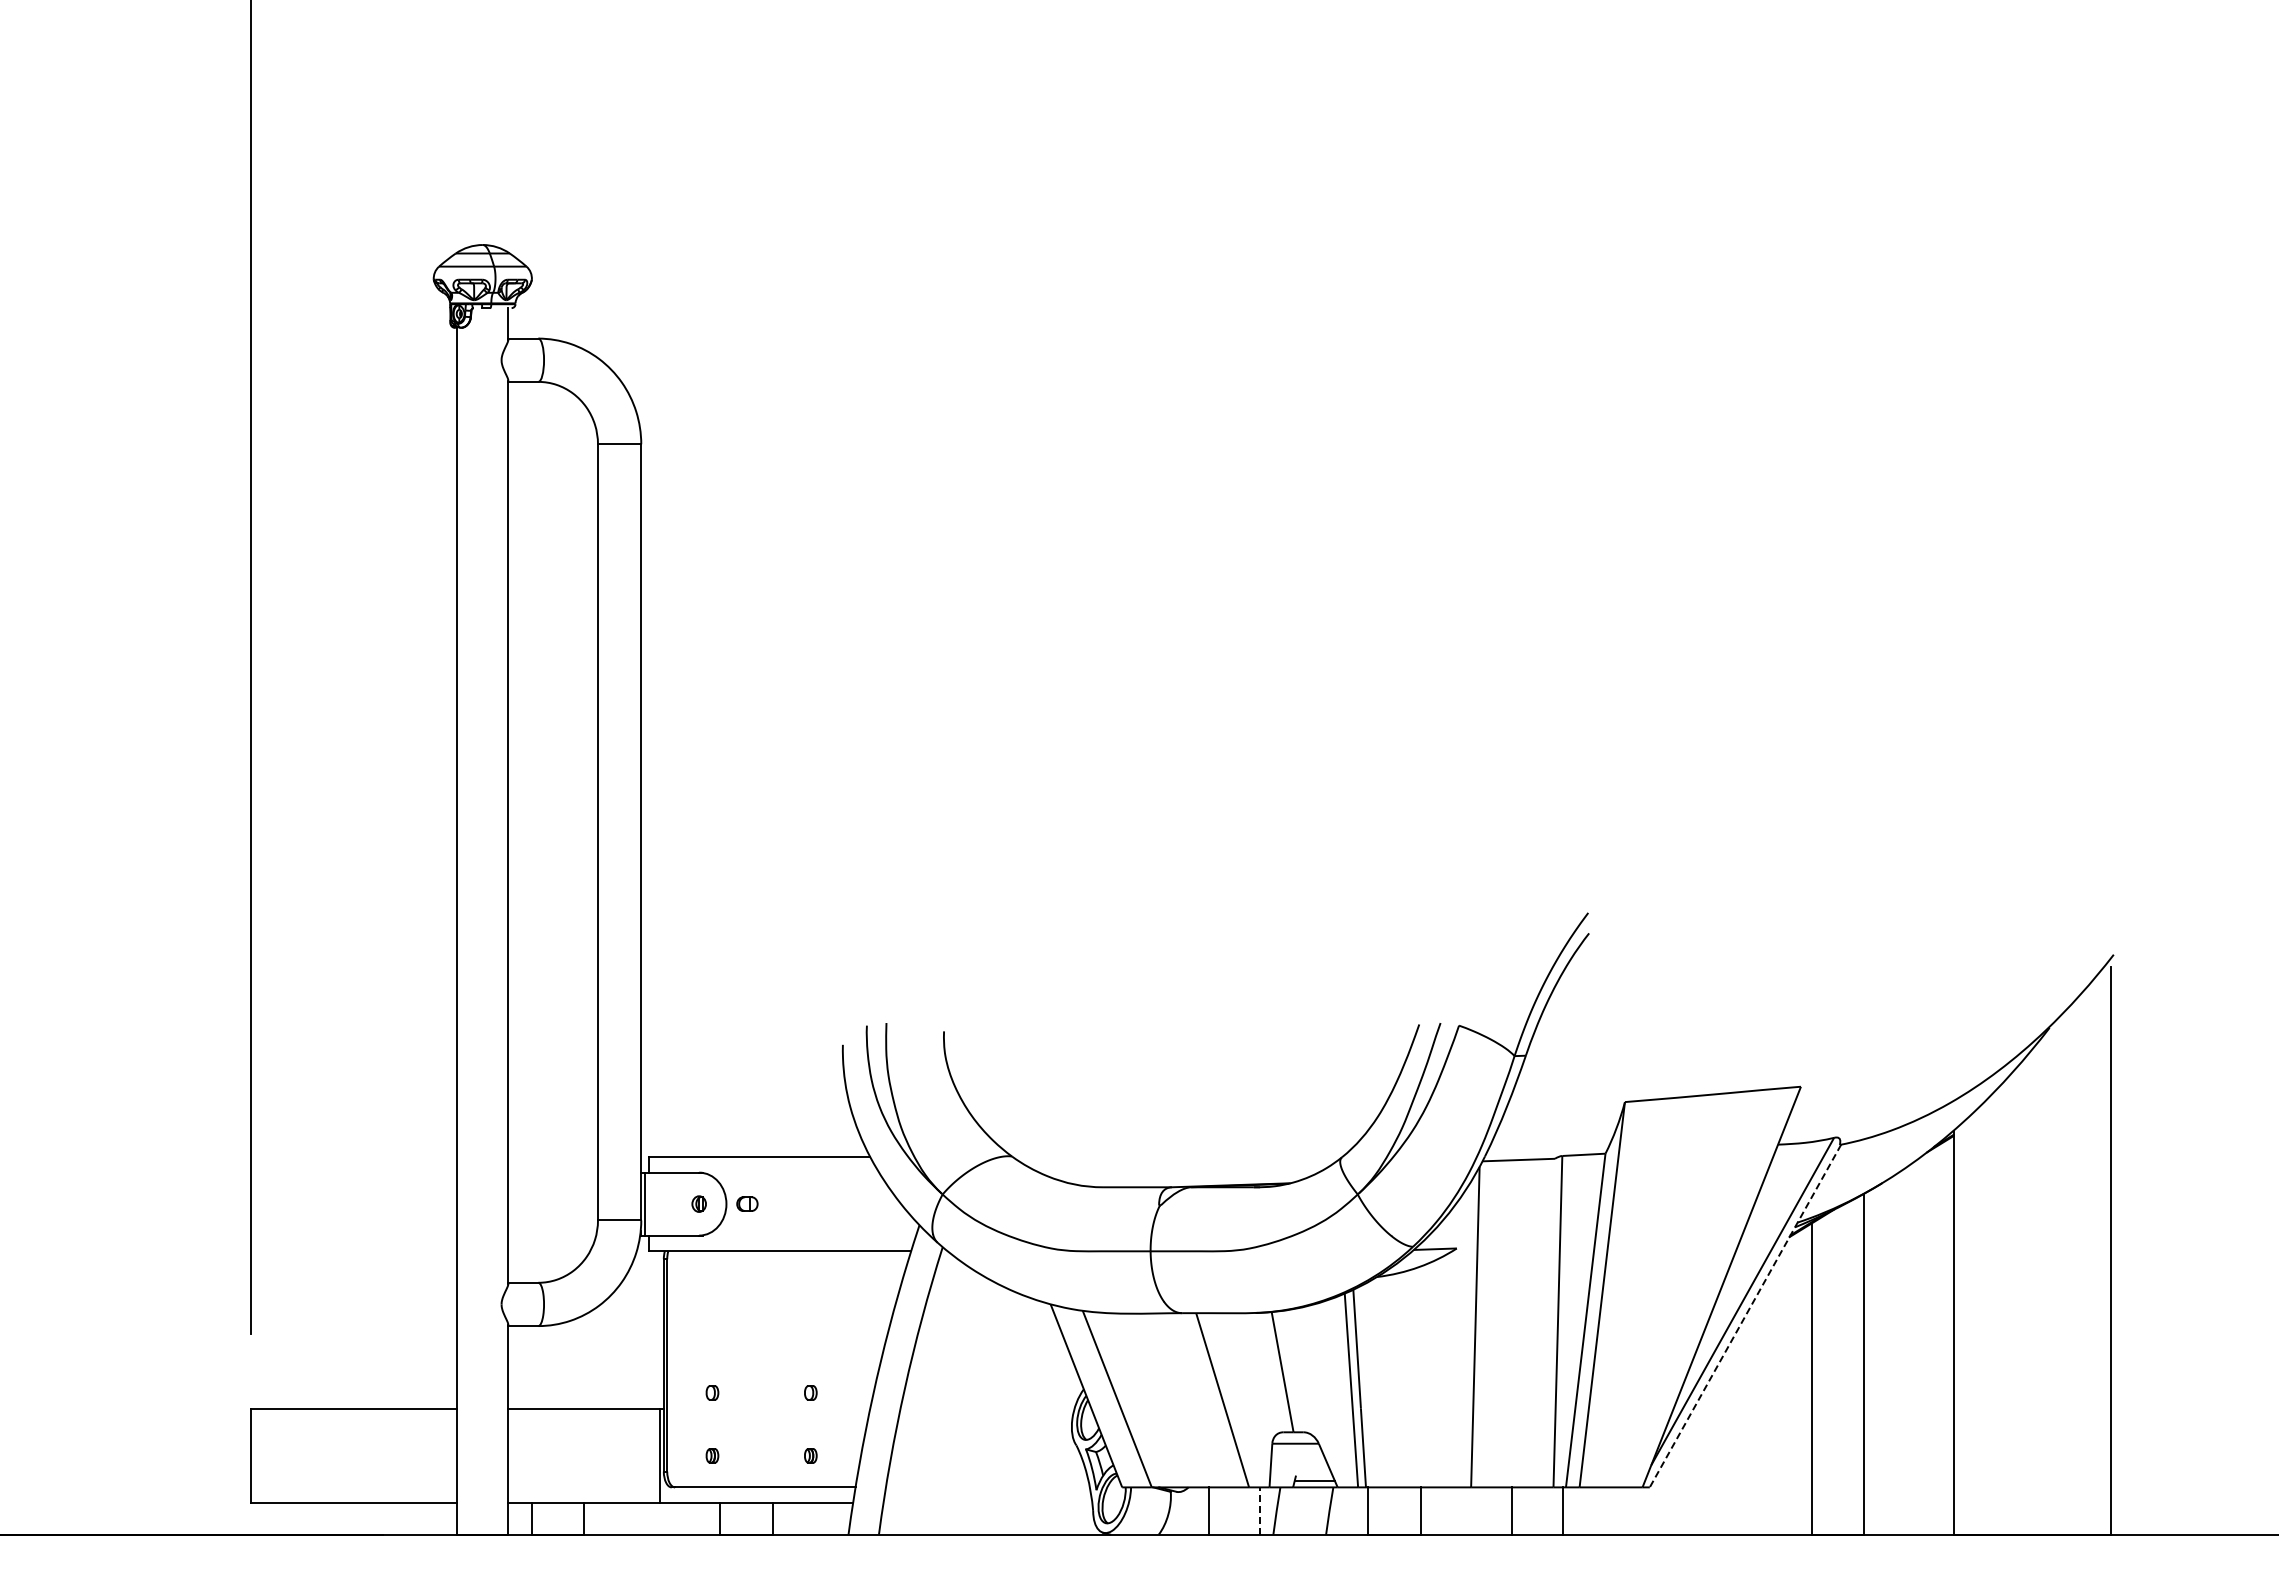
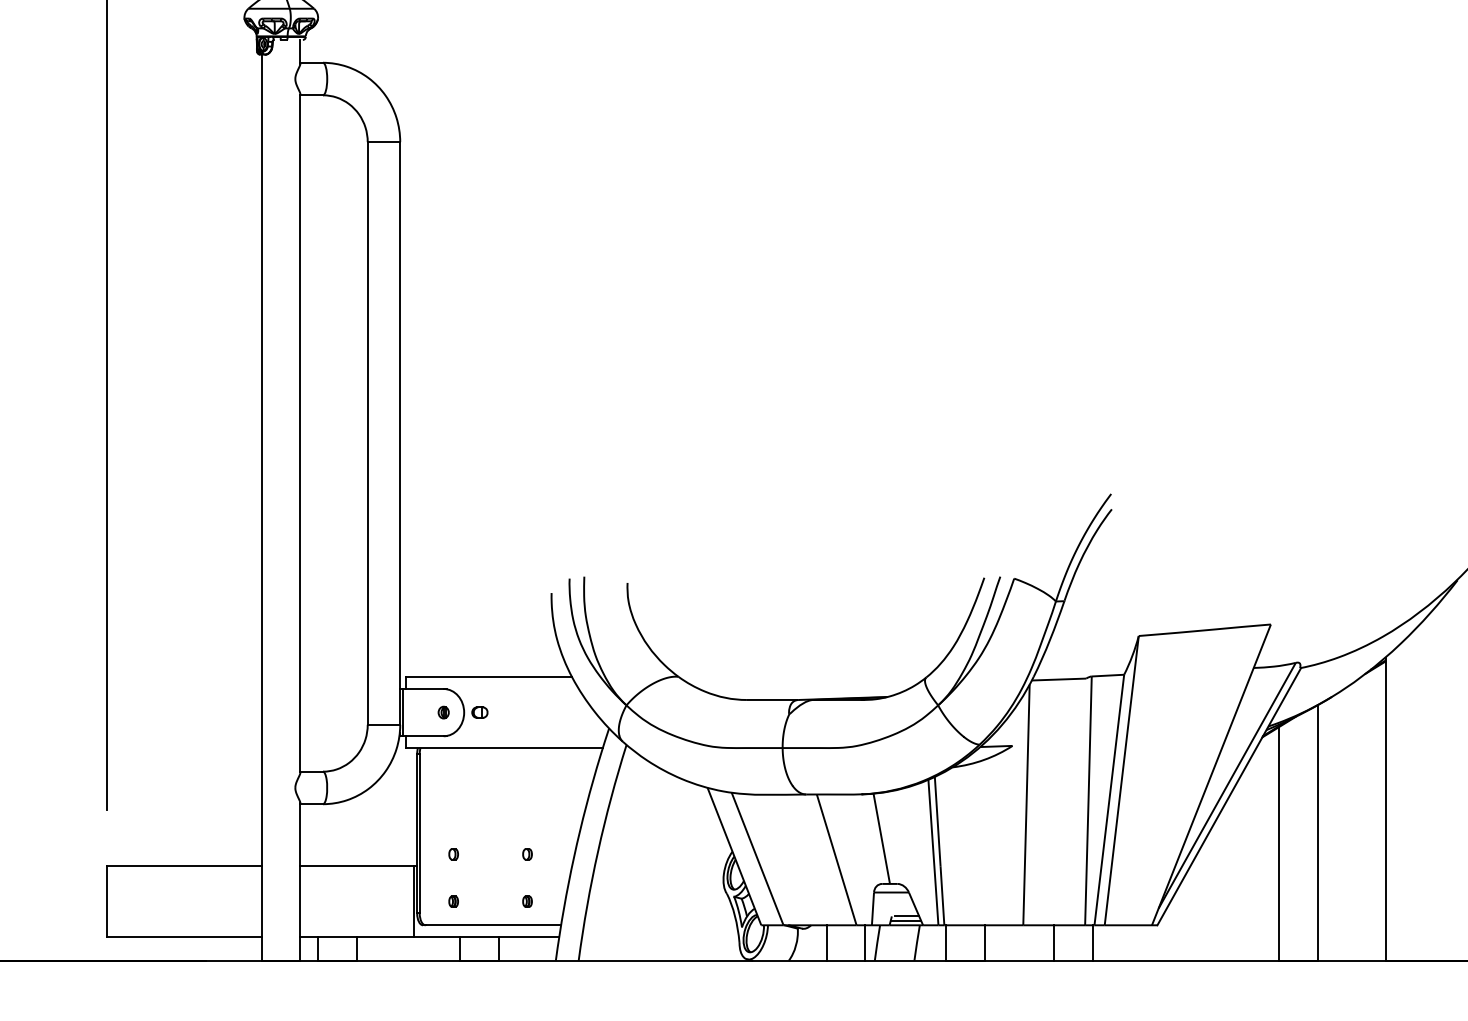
line: (1745, 1316) -> (1229, 796), dashed -> solid
line: (1315, 1475) -> (906, 916), added
line: (1260, 1510) -> (865, 942), dashed -> solid

